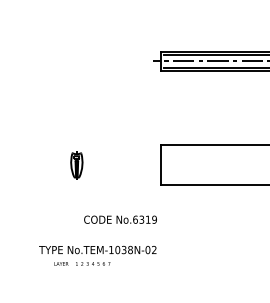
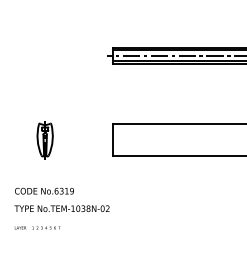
part: (76, 165) -> (44, 140), size x1.67
text: (120, 218) -> (44, 190), moved
text: (82, 263) -> (37, 227), moved

